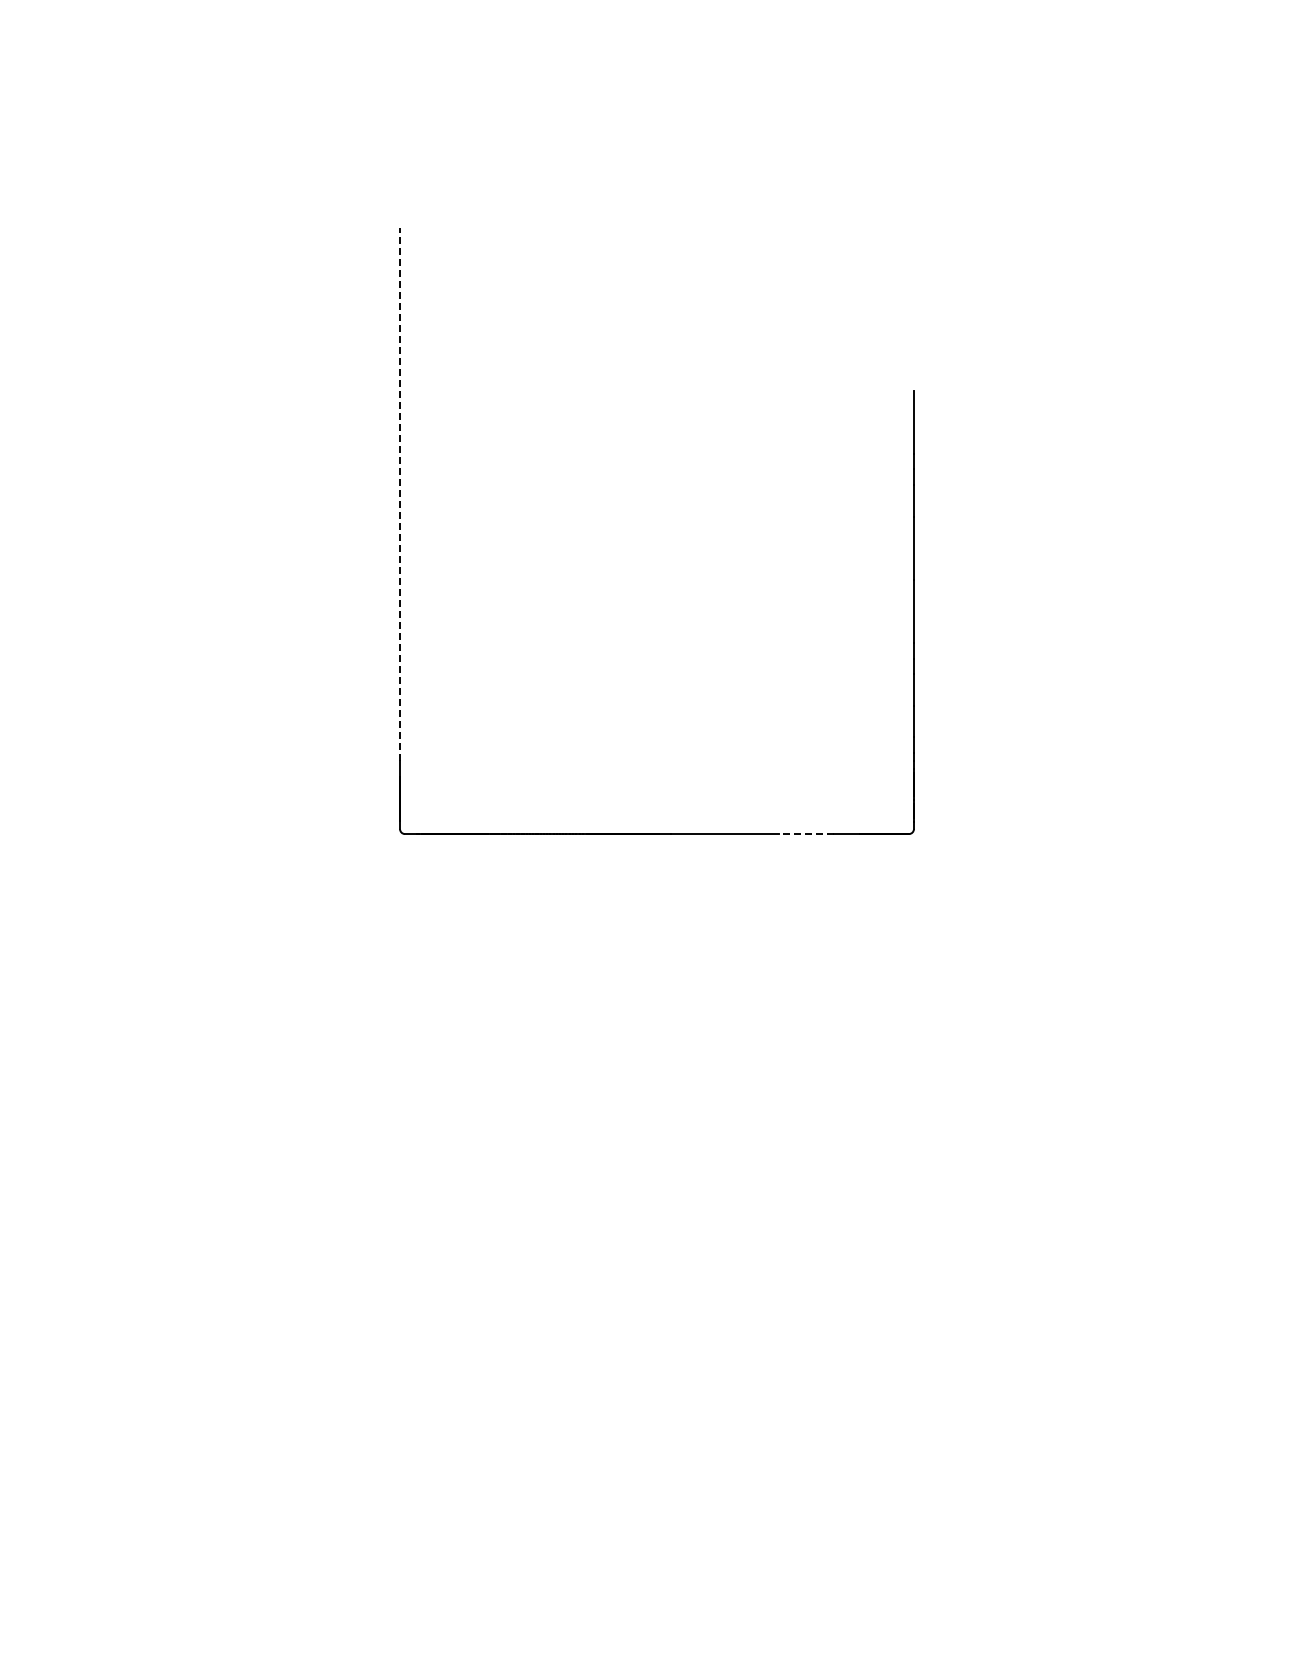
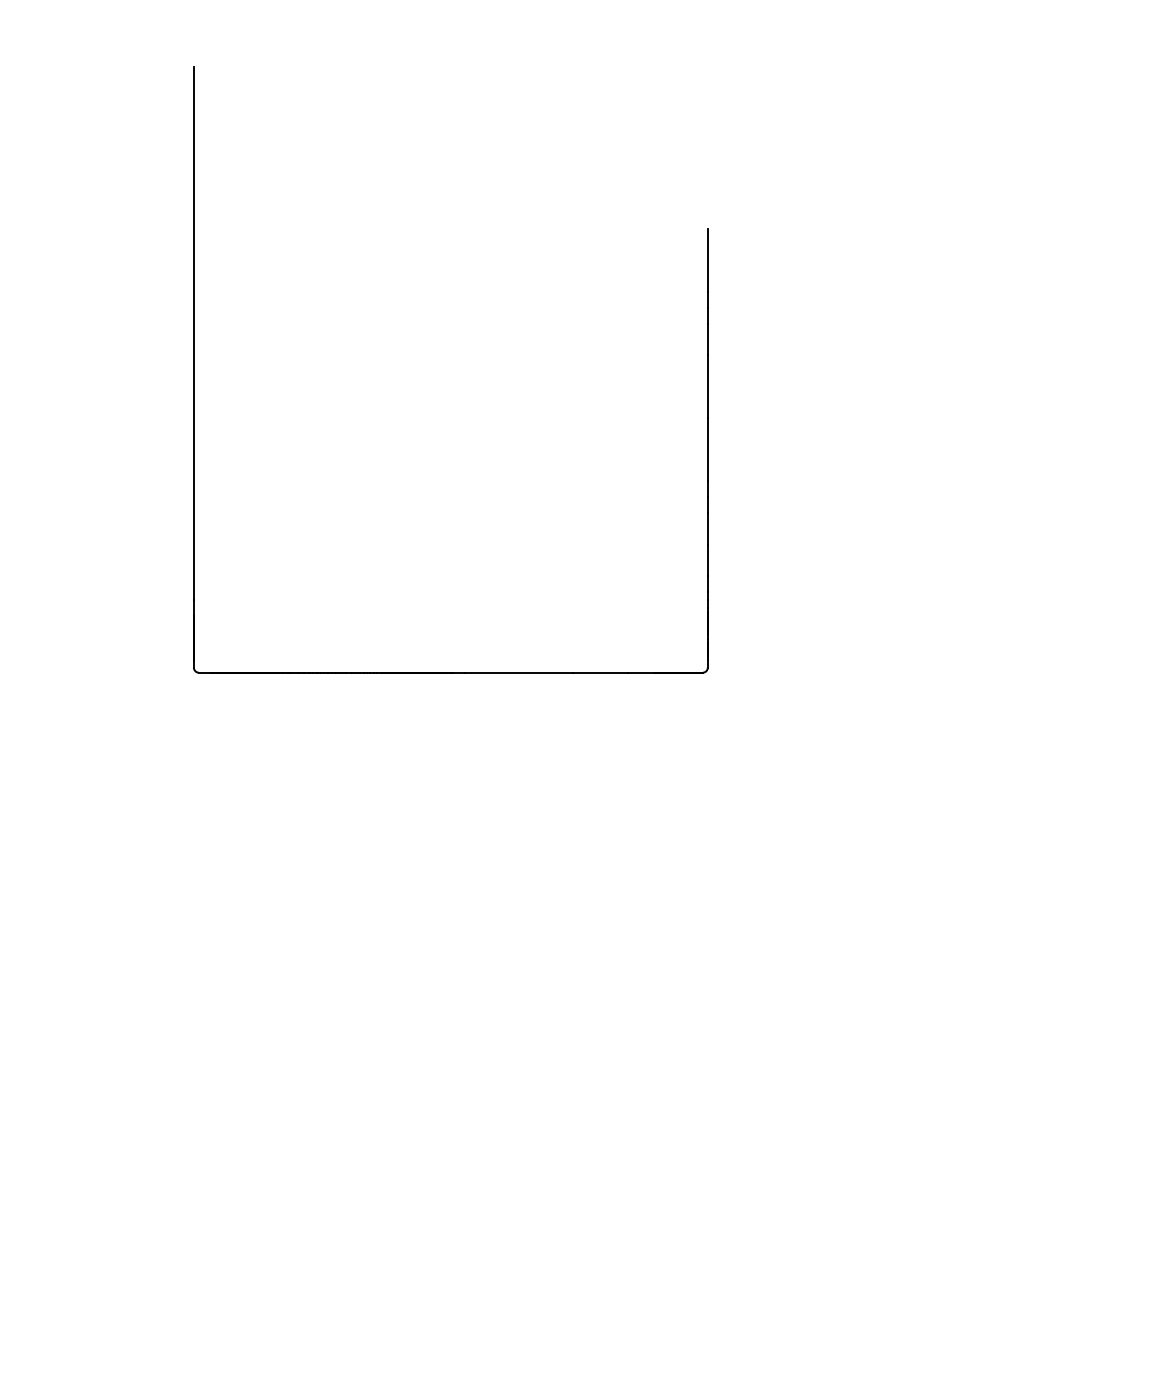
line: (400, 494) -> (194, 333), dashed -> solid
line: (806, 834) -> (600, 673), dashed -> solid

